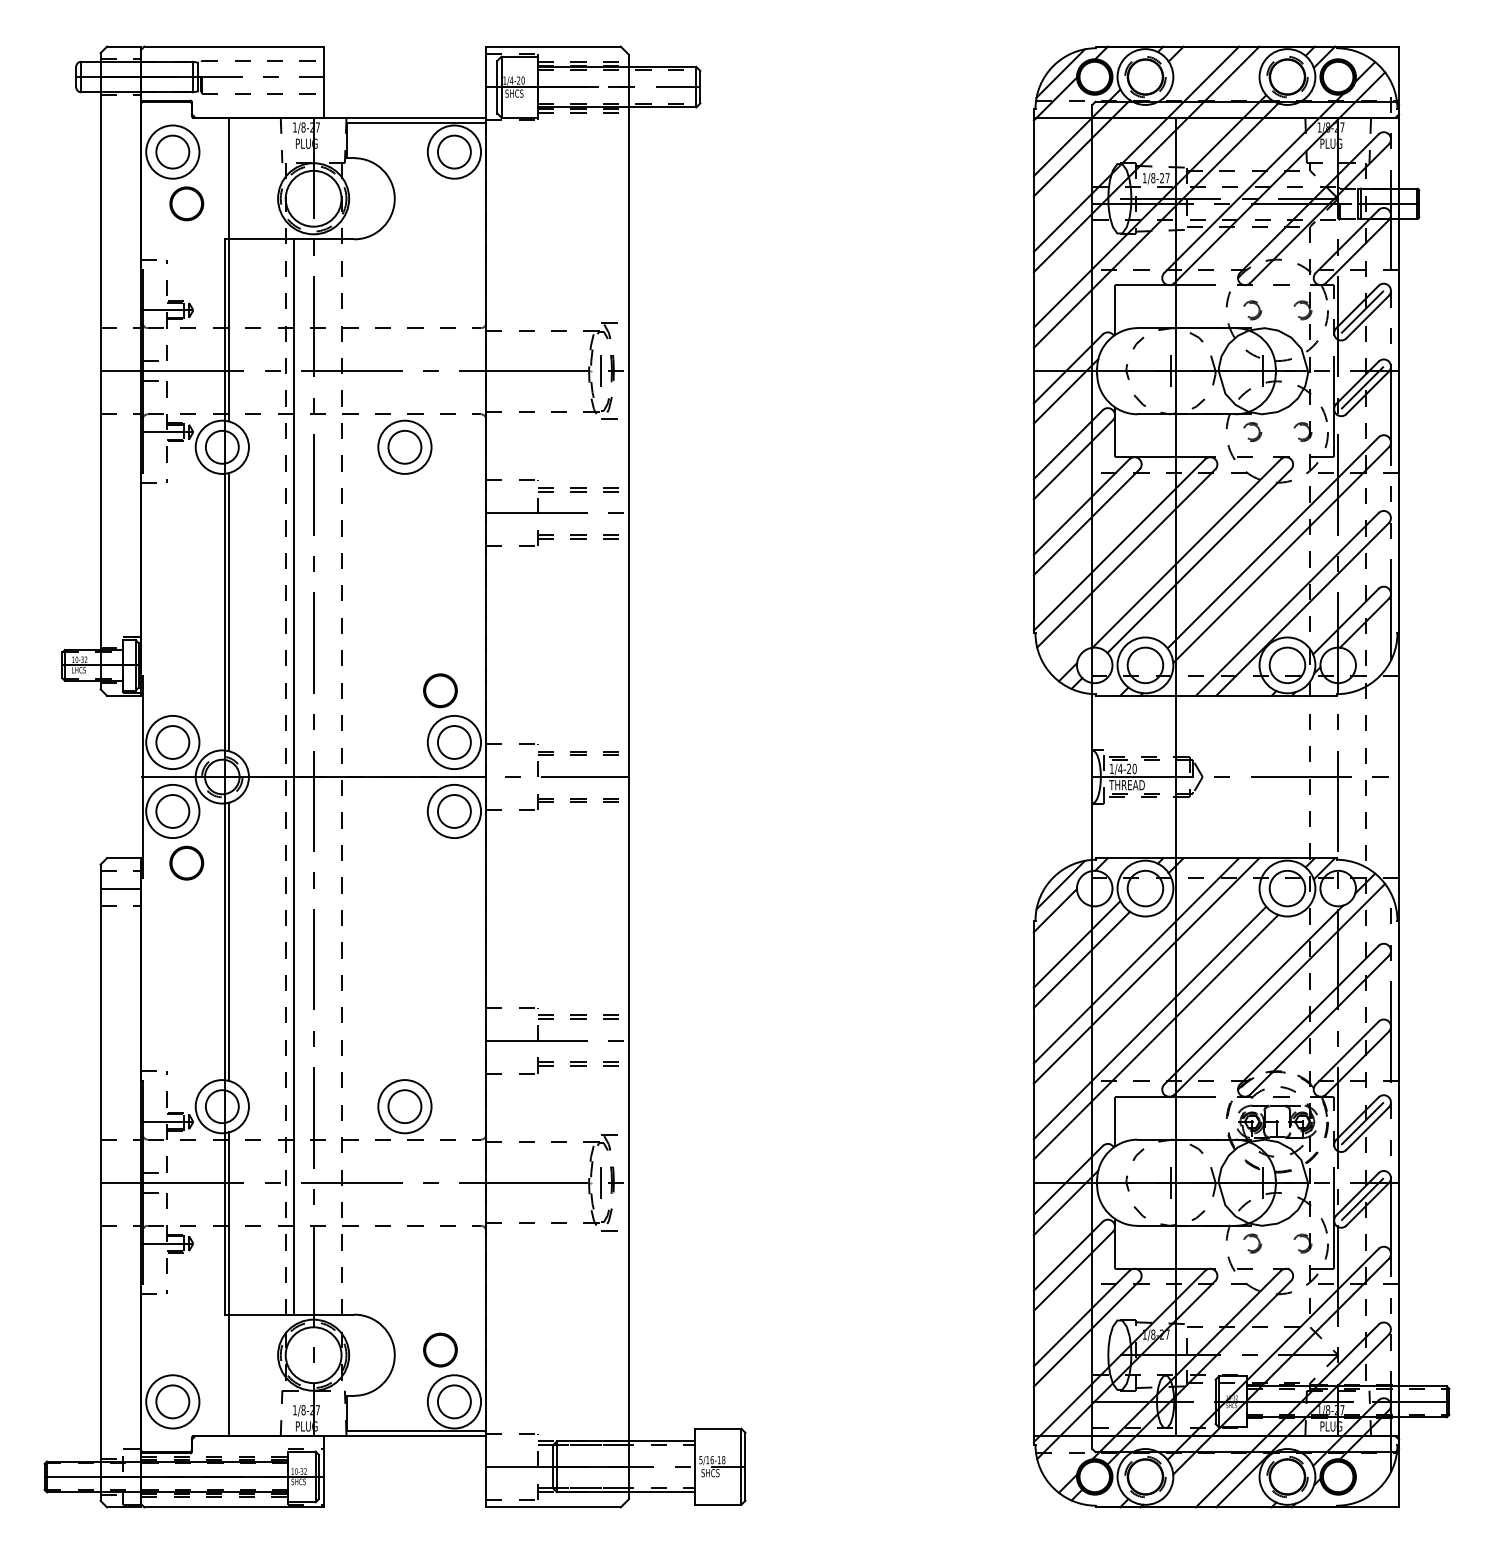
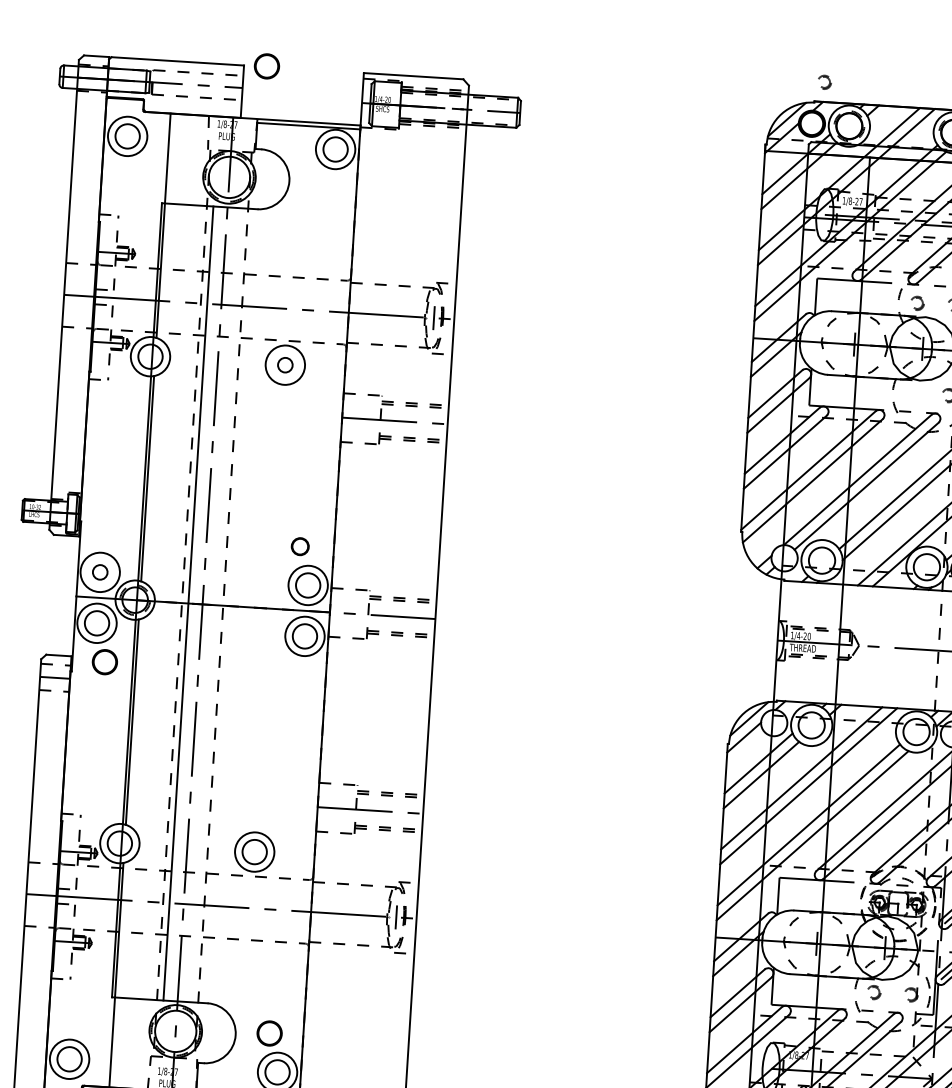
part: (186, 203) -> (266, 66), moved
part: (1252, 431) -> (824, 81), moved
circle: (404, 446) -> (285, 364), size x0.6
part: (440, 690) -> (300, 546), size x0.7
circle: (172, 742) -> (100, 572), size x0.6

